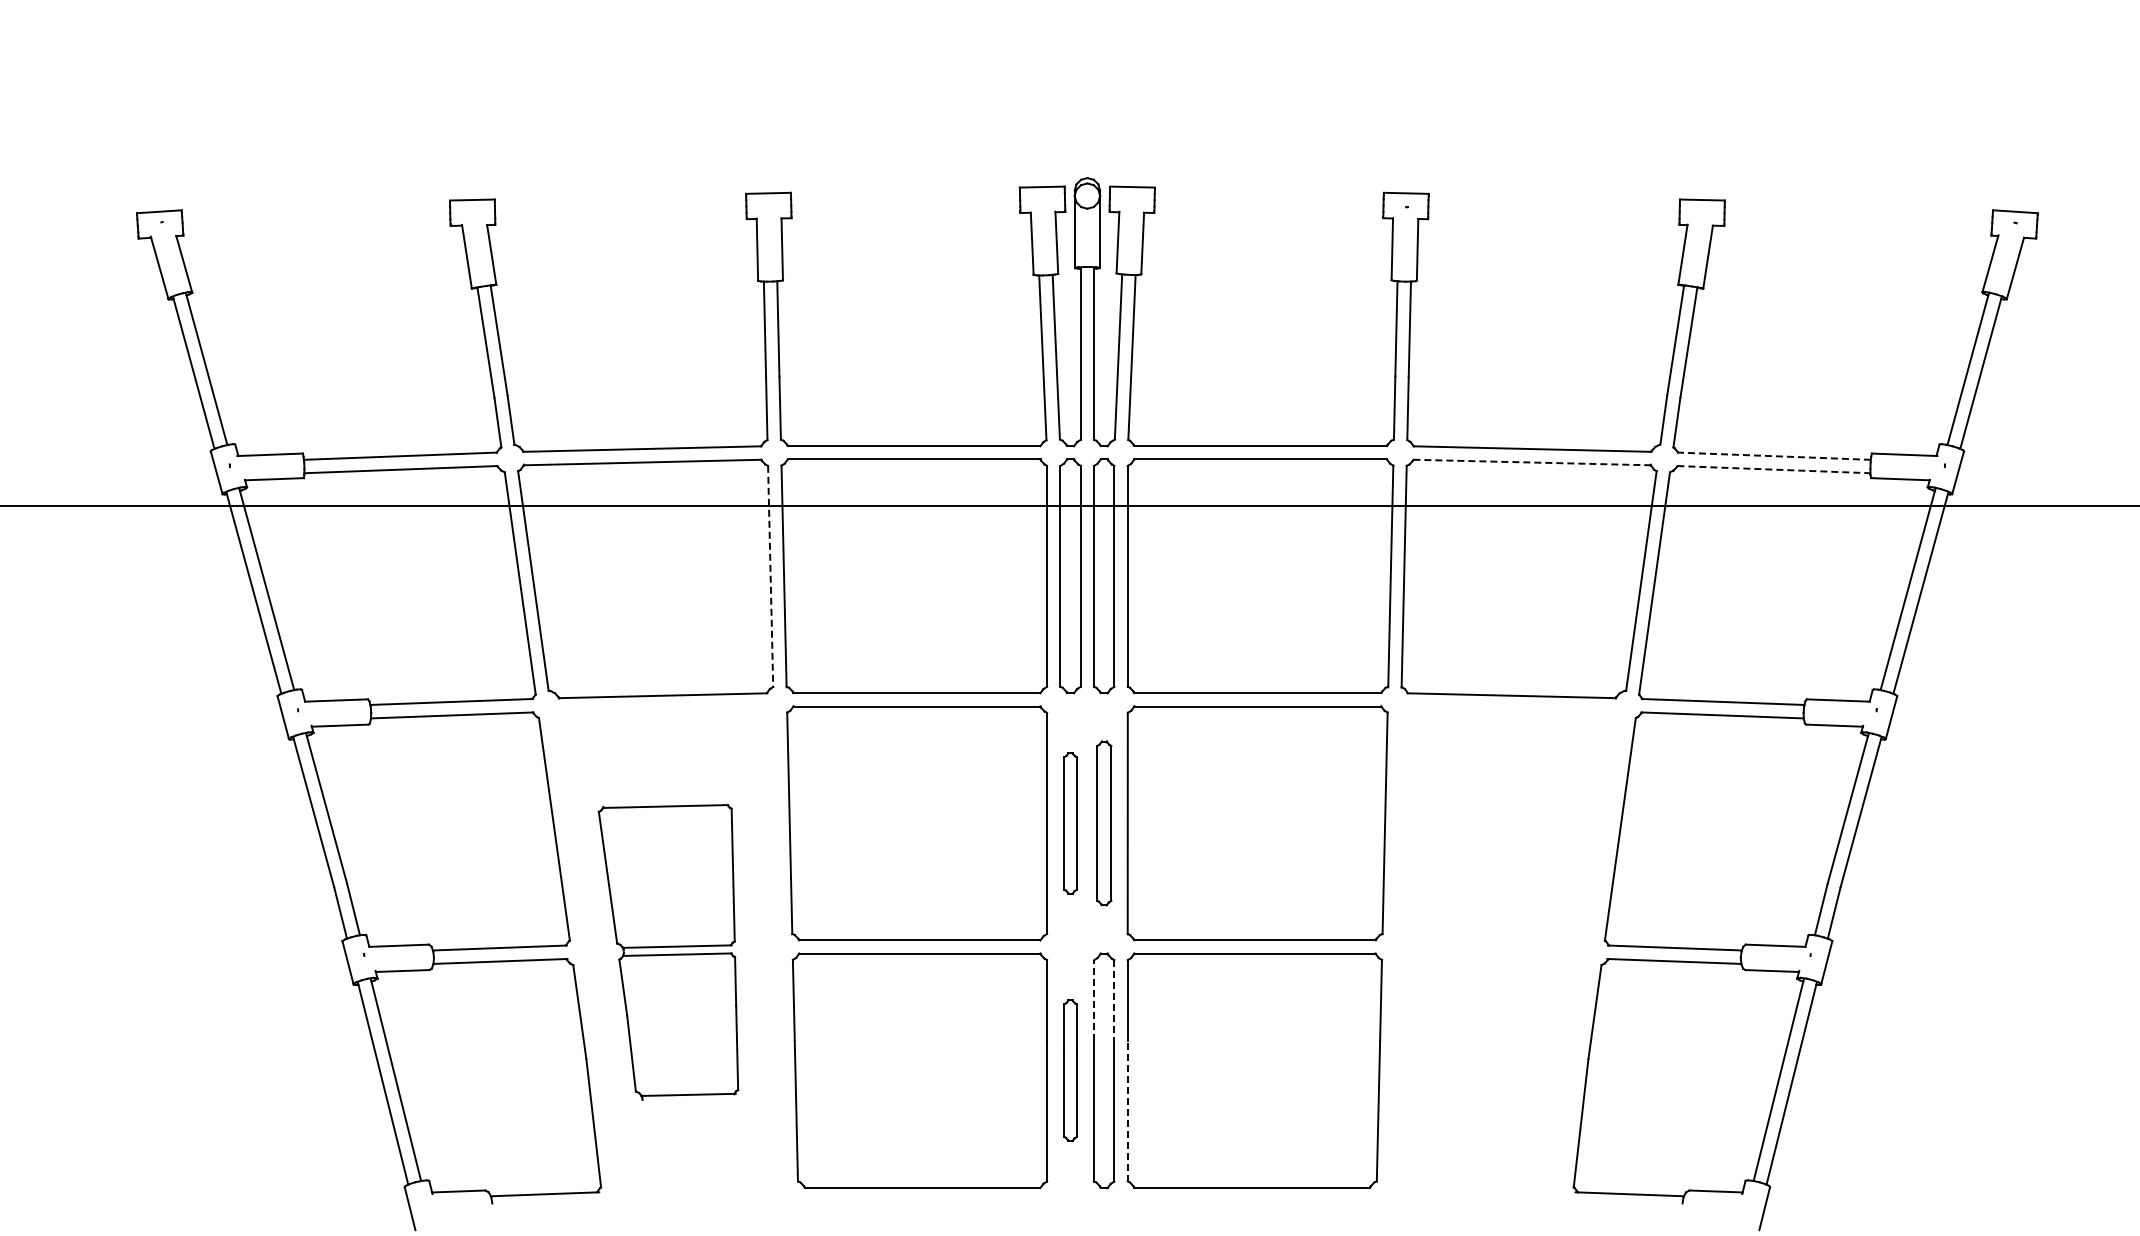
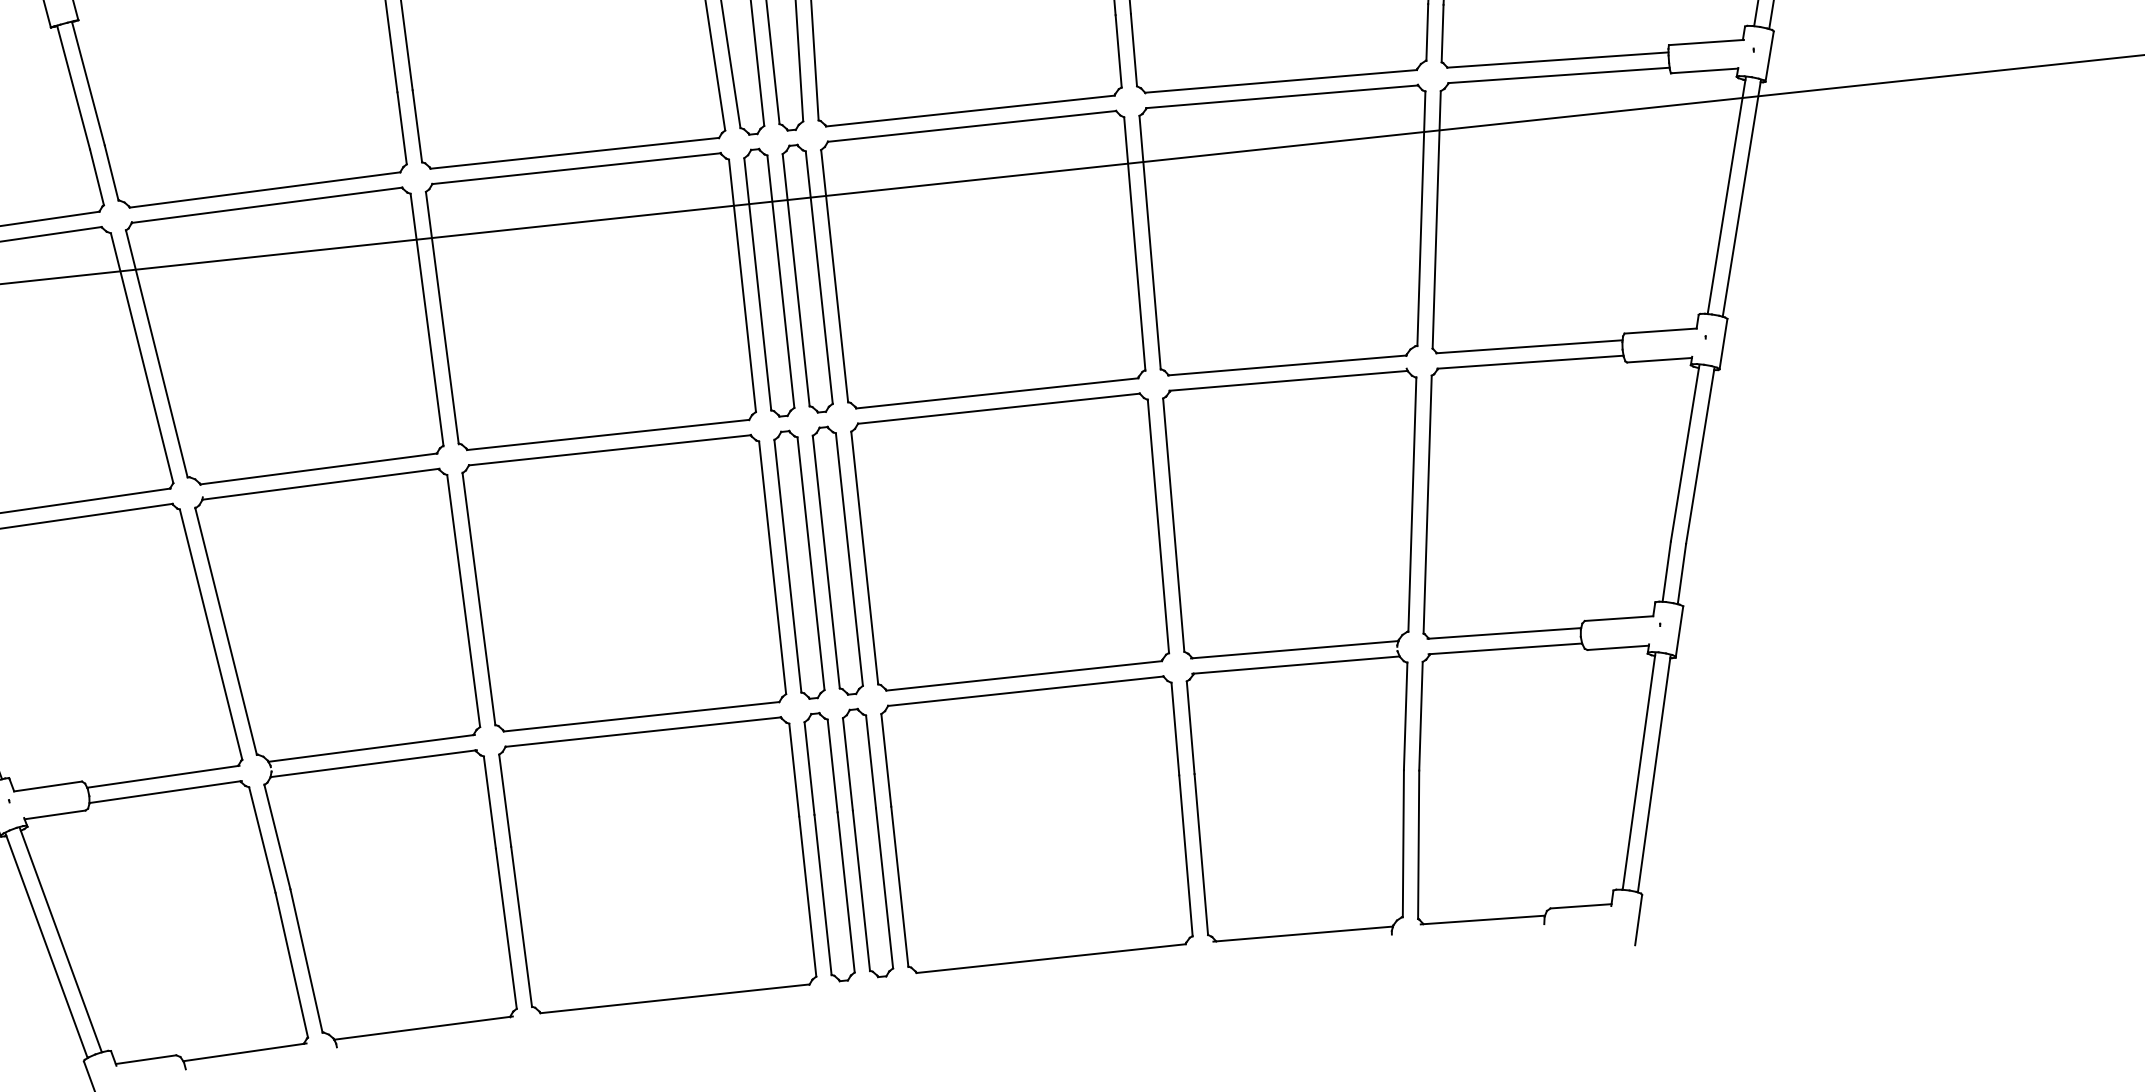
line: (1774, 456) -> (1558, 60), dashed -> solid
line: (1532, 462) -> (1282, 96), dashed -> solid
line: (1773, 469) -> (1558, 75), dashed -> solid
line: (770, 576) -> (426, 319), dashed -> solid
part: (1070, 823) -> (799, 565), size x1.67
part: (1104, 823) -> (838, 560), size x1.43
part: (668, 952) -> (356, 761), size x1.67
part: (1506, 952) -> (1312, 659), added
line: (1094, 1000) -> (848, 764), dashed -> solid
line: (1114, 1000) -> (871, 761), dashed -> solid
part: (1070, 1070) -> (829, 846), size x1.67
line: (1127, 1111) -> (899, 886), dashed -> solid

